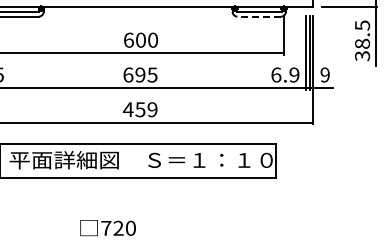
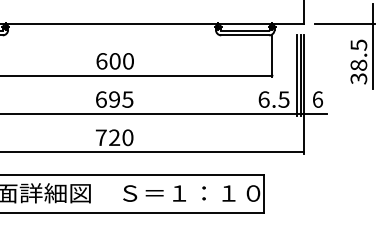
line: (259, 16) -> (245, 35), dashed -> solid
text: (294, 74) -> (284, 99), 6.9 -> 6.5
text: (324, 74) -> (317, 99), 9 -> 6
text: (139, 109) -> (113, 137), 459 -> 720

